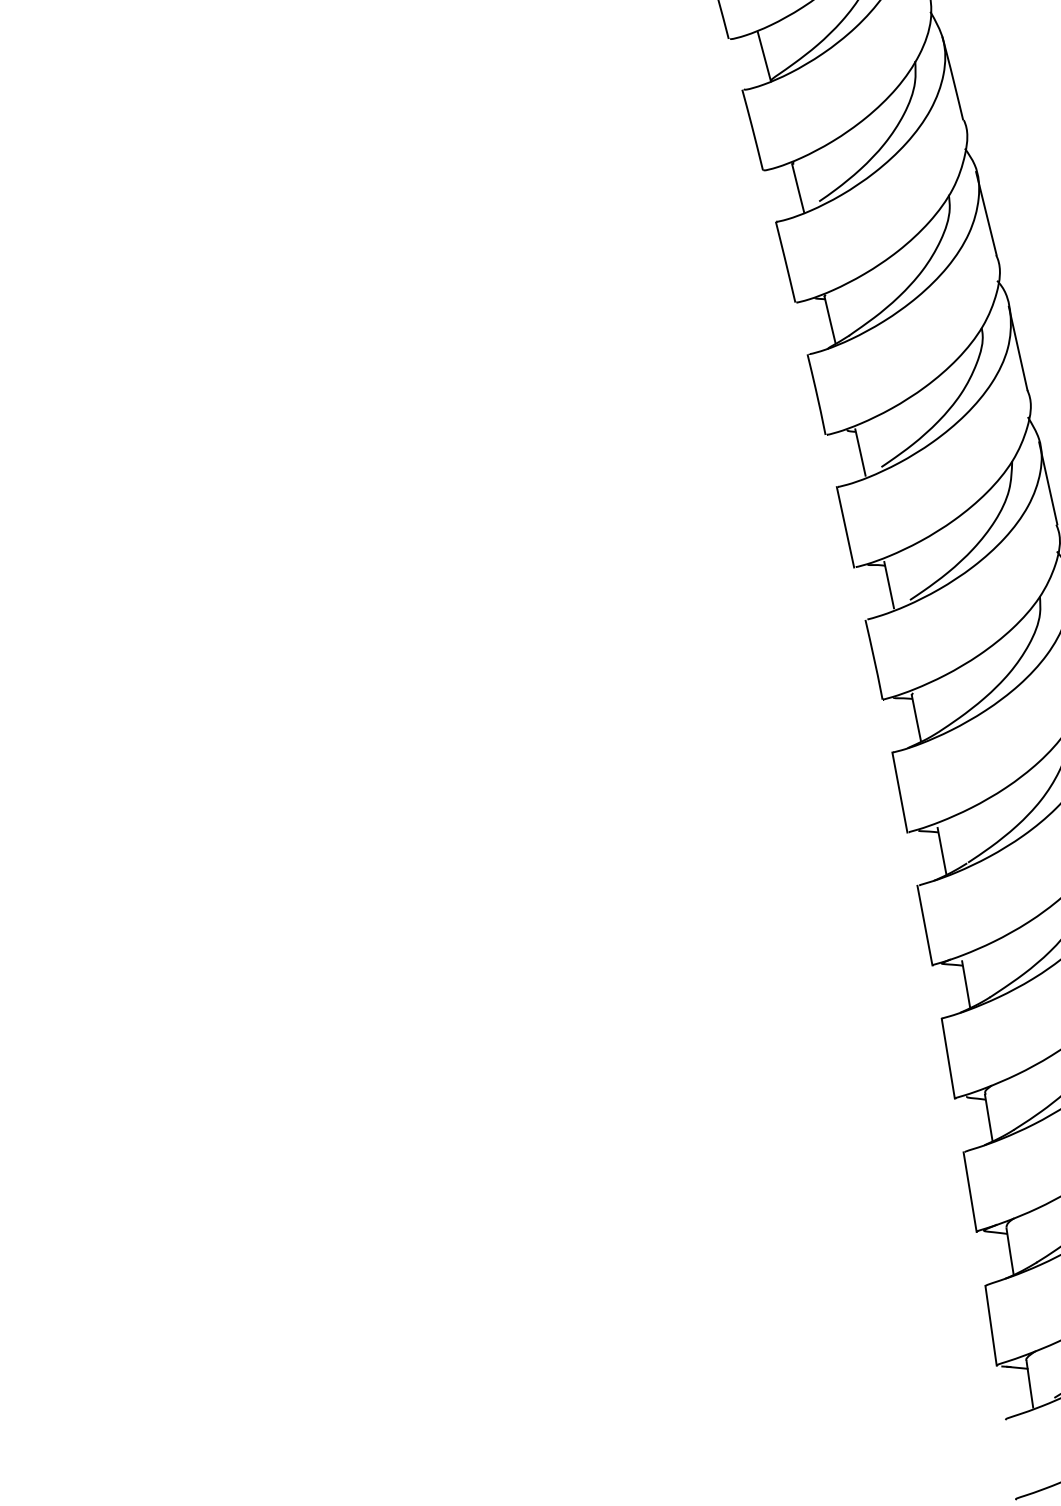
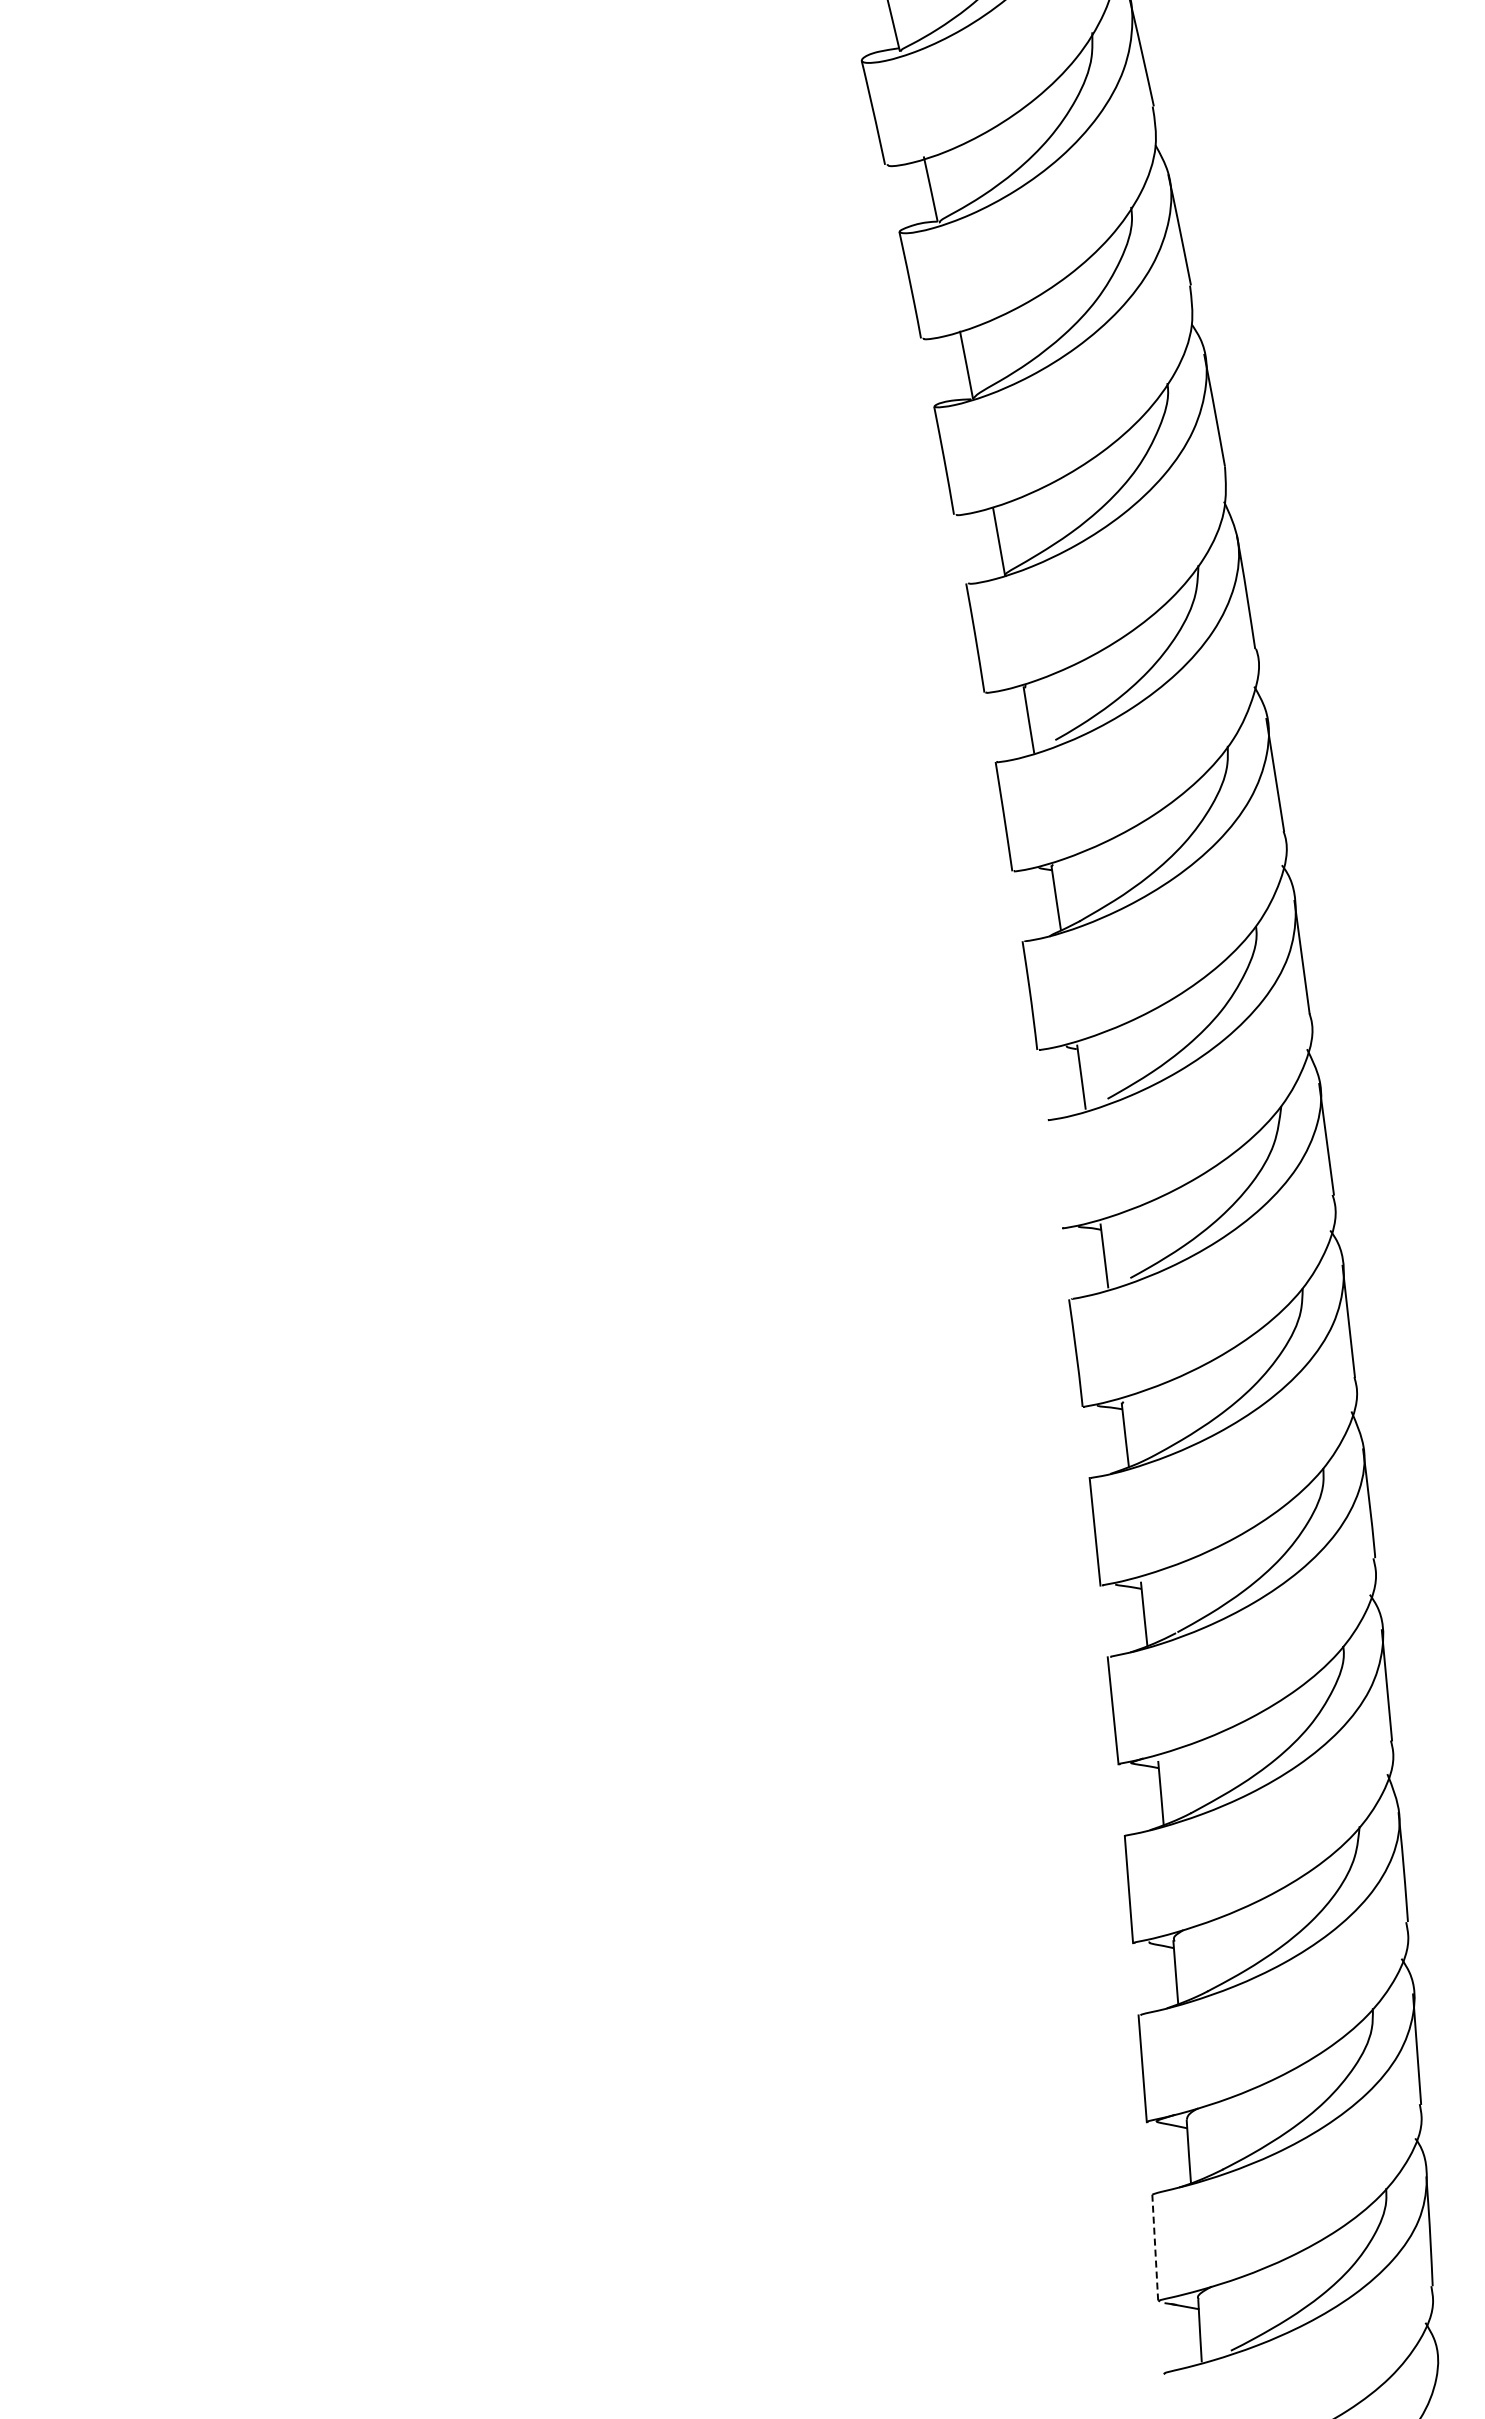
line: (845, 527) -> (1053, 1174), removed
line: (991, 1326) -> (1155, 2248), solid -> dashed

